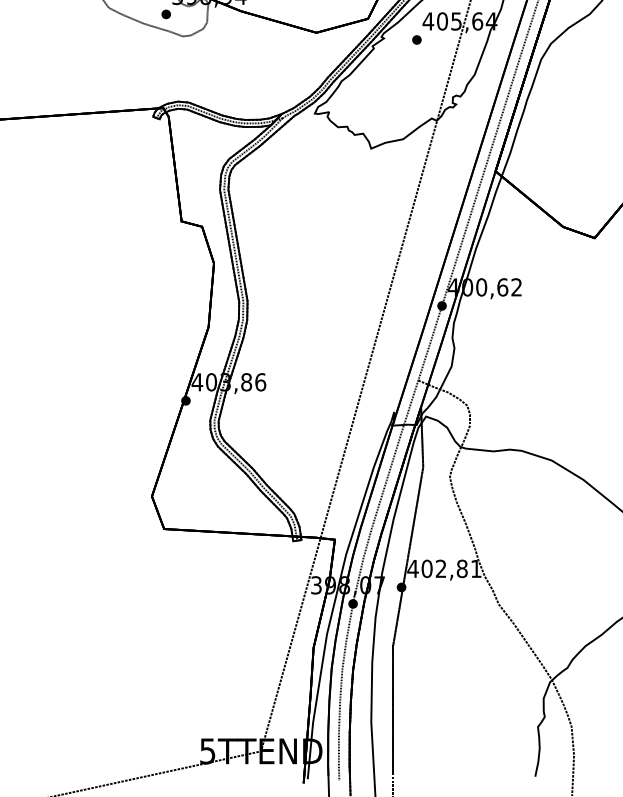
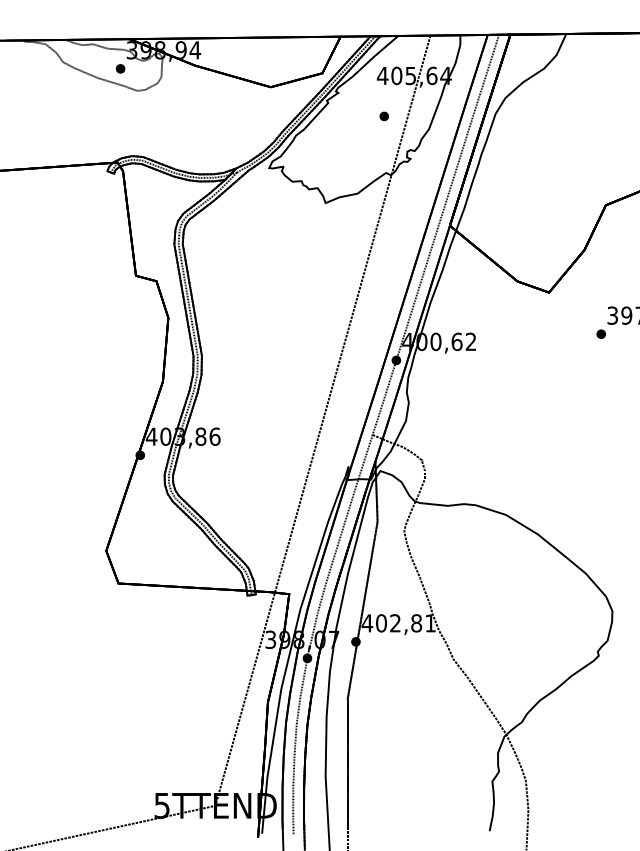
part: (416, 40) -> (383, 116), moved

